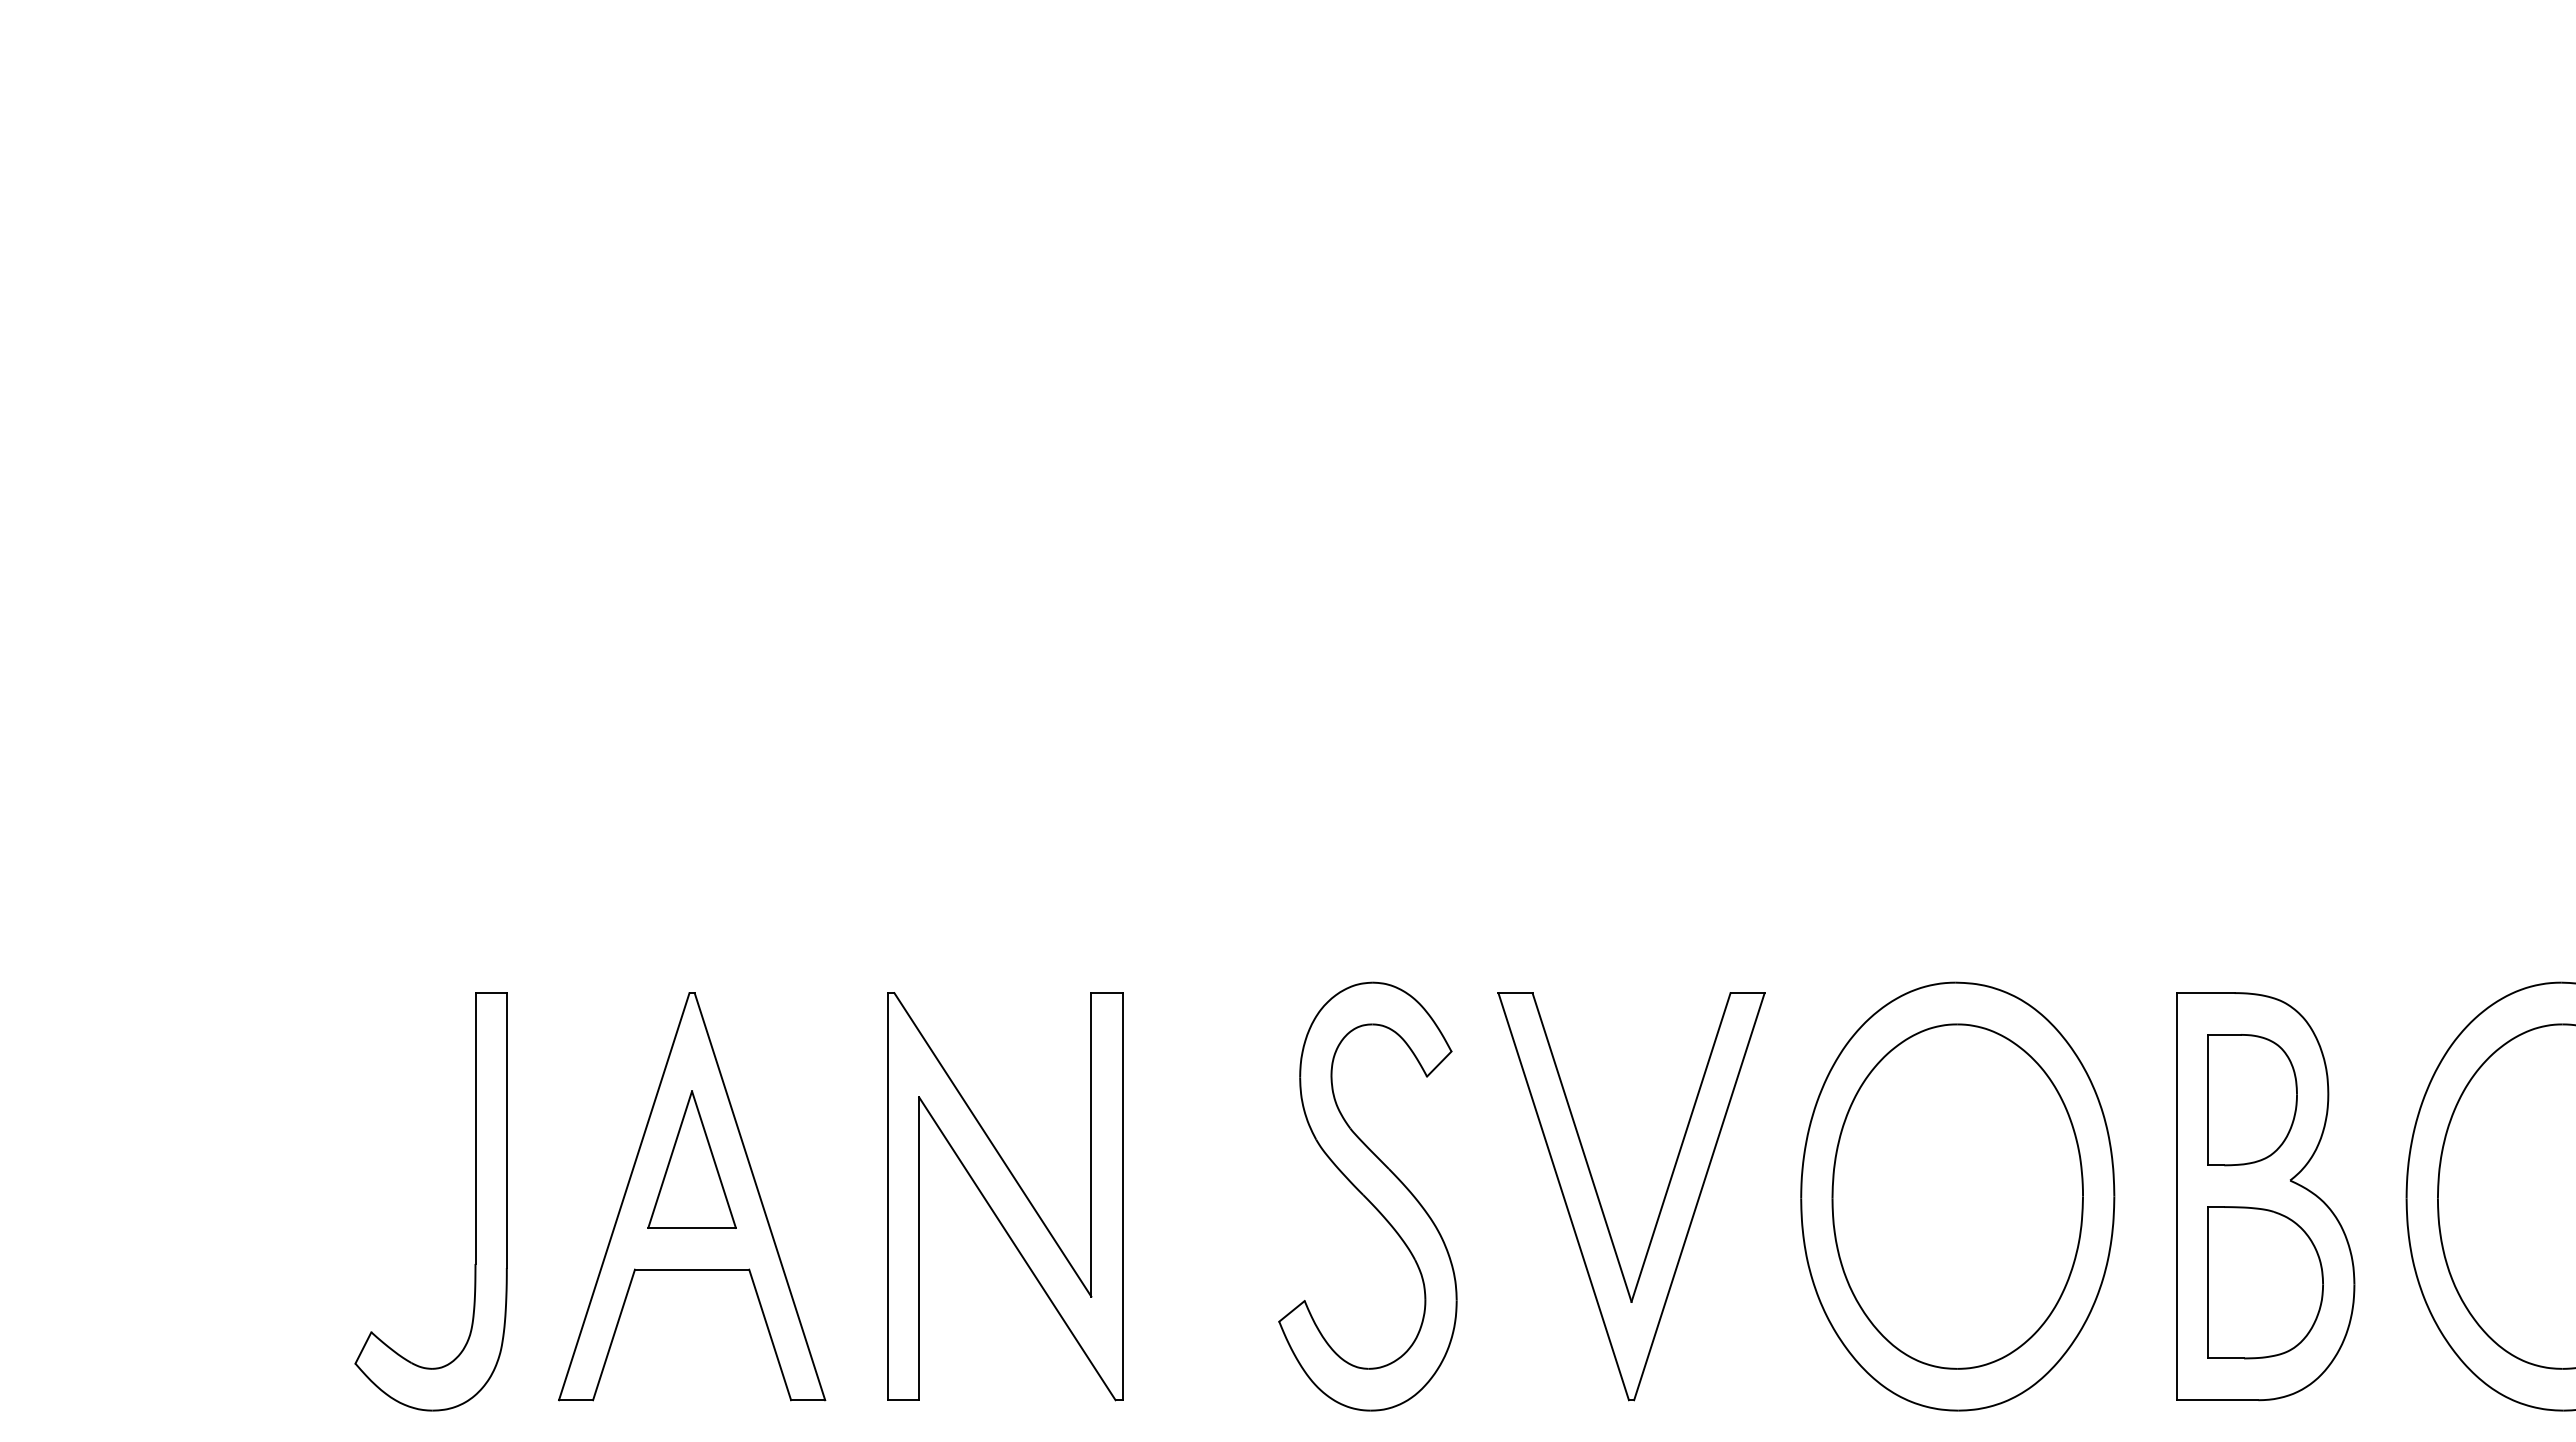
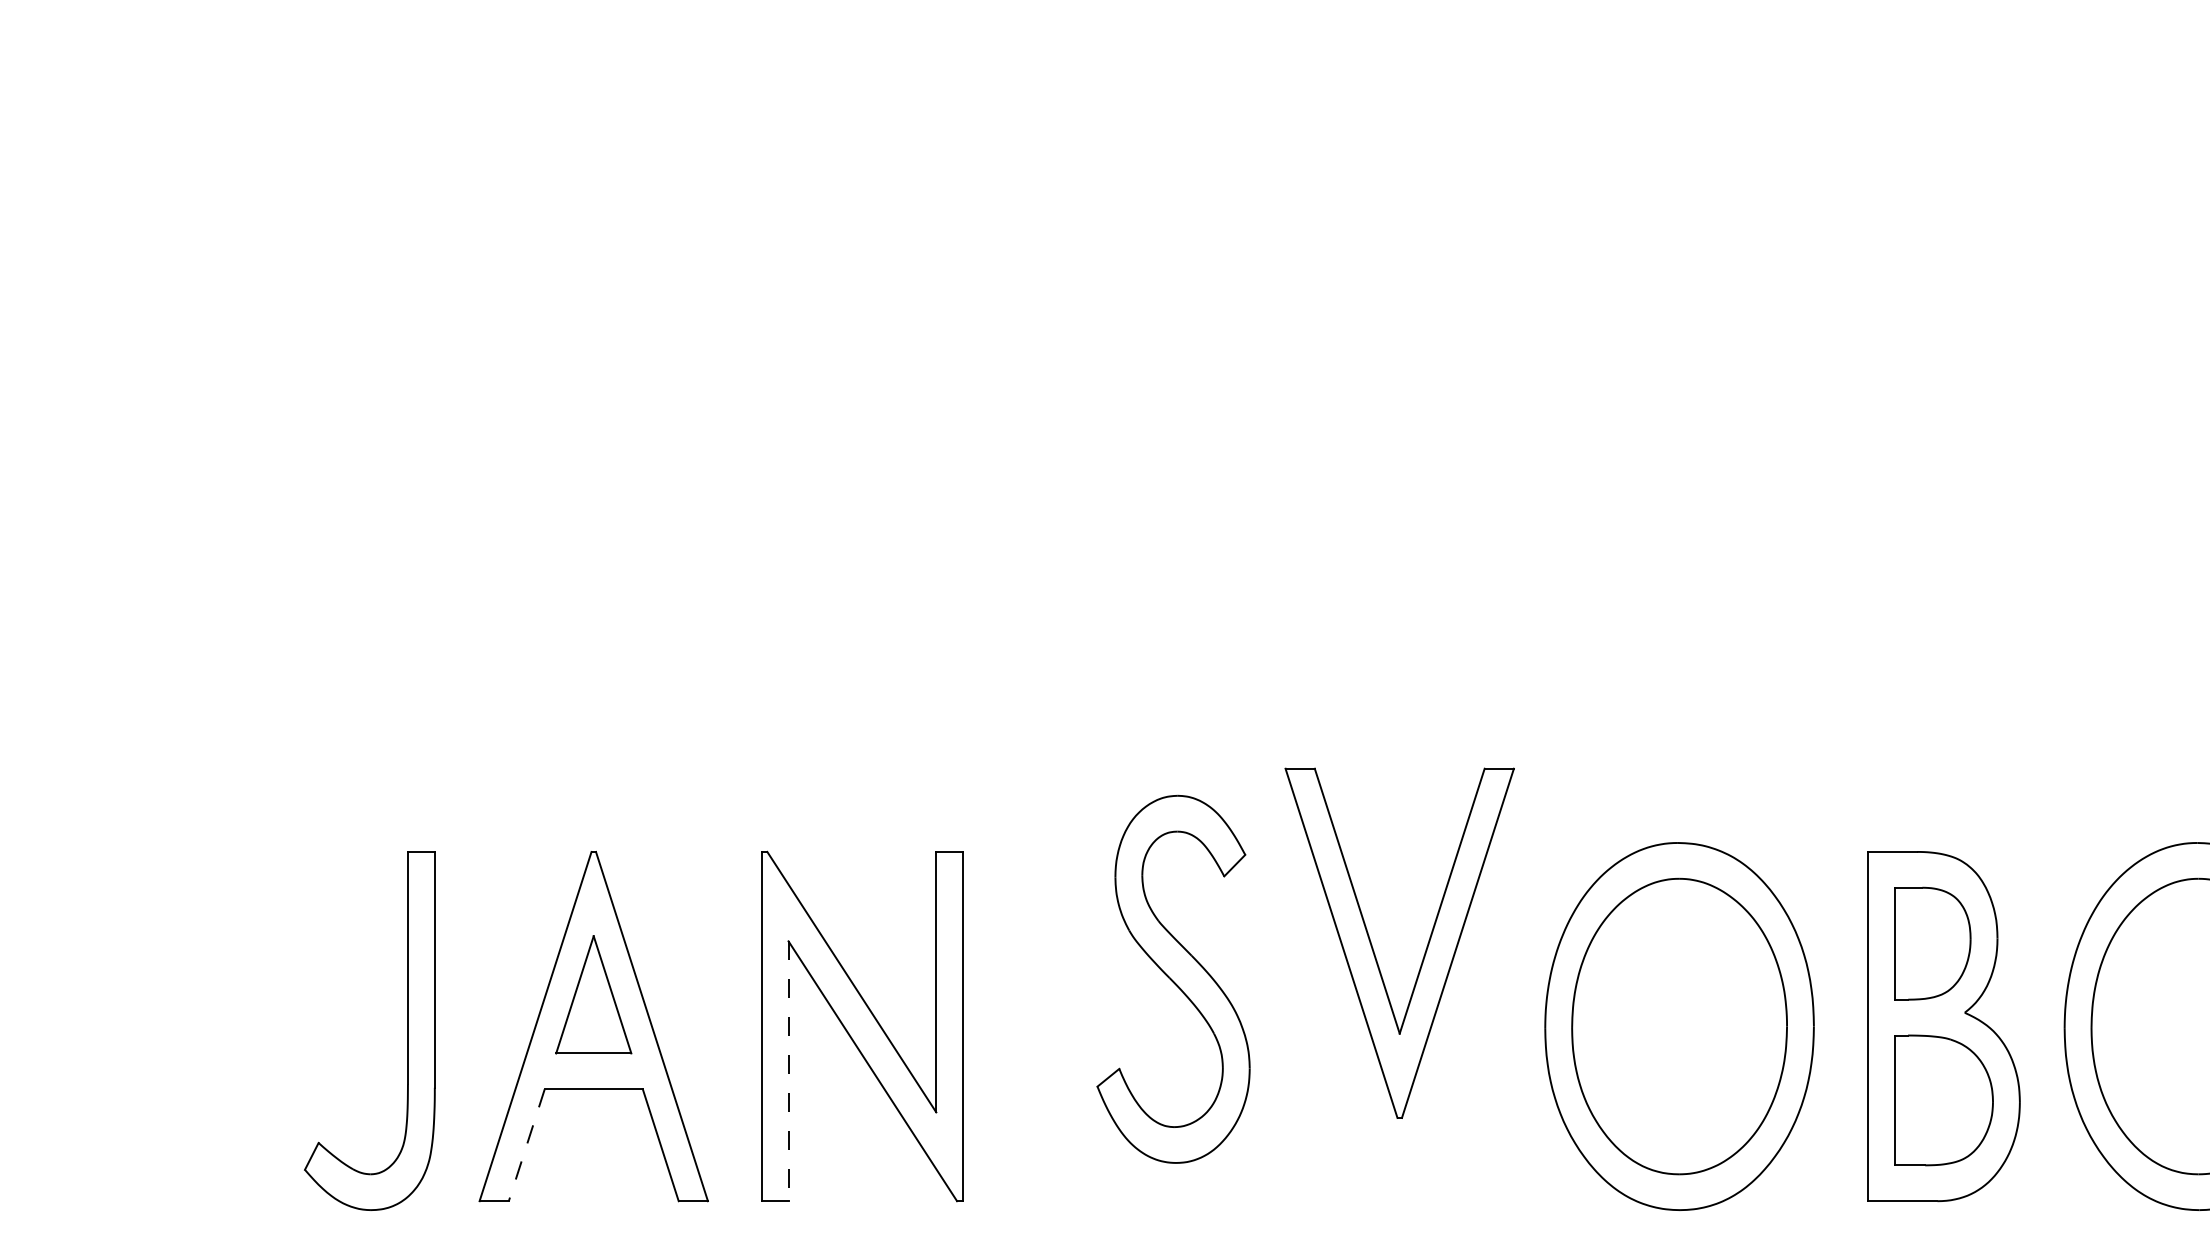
part: (1367, 1196) -> (1173, 979), moved
part: (1602, 1207) -> (1374, 952), moved
line: (919, 1249) -> (788, 1071), solid -> dashed
line: (614, 1334) -> (527, 1144), solid -> dashed

